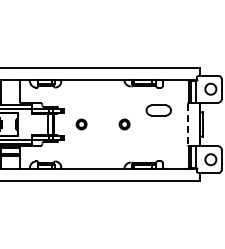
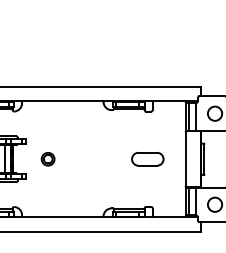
part: (158, 110) -> (147, 159), moved
part: (124, 124) -> (103, 159), removed
line: (188, 124) -> (186, 159), dashed -> solid

